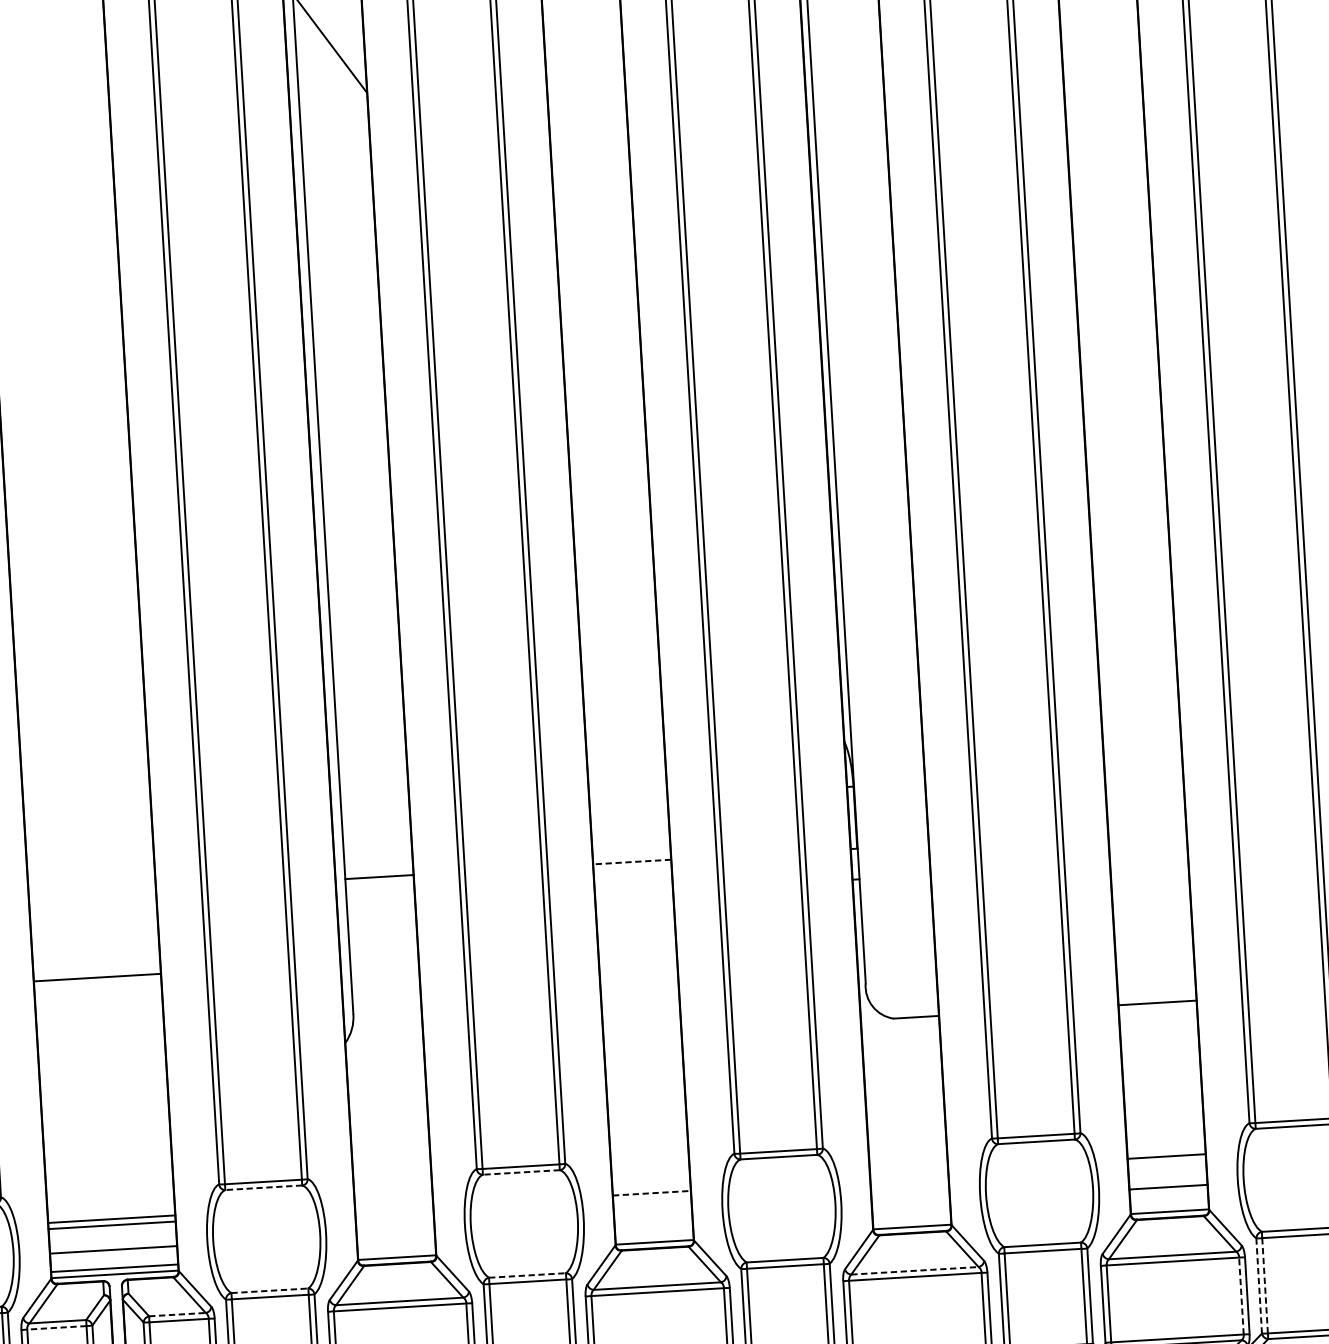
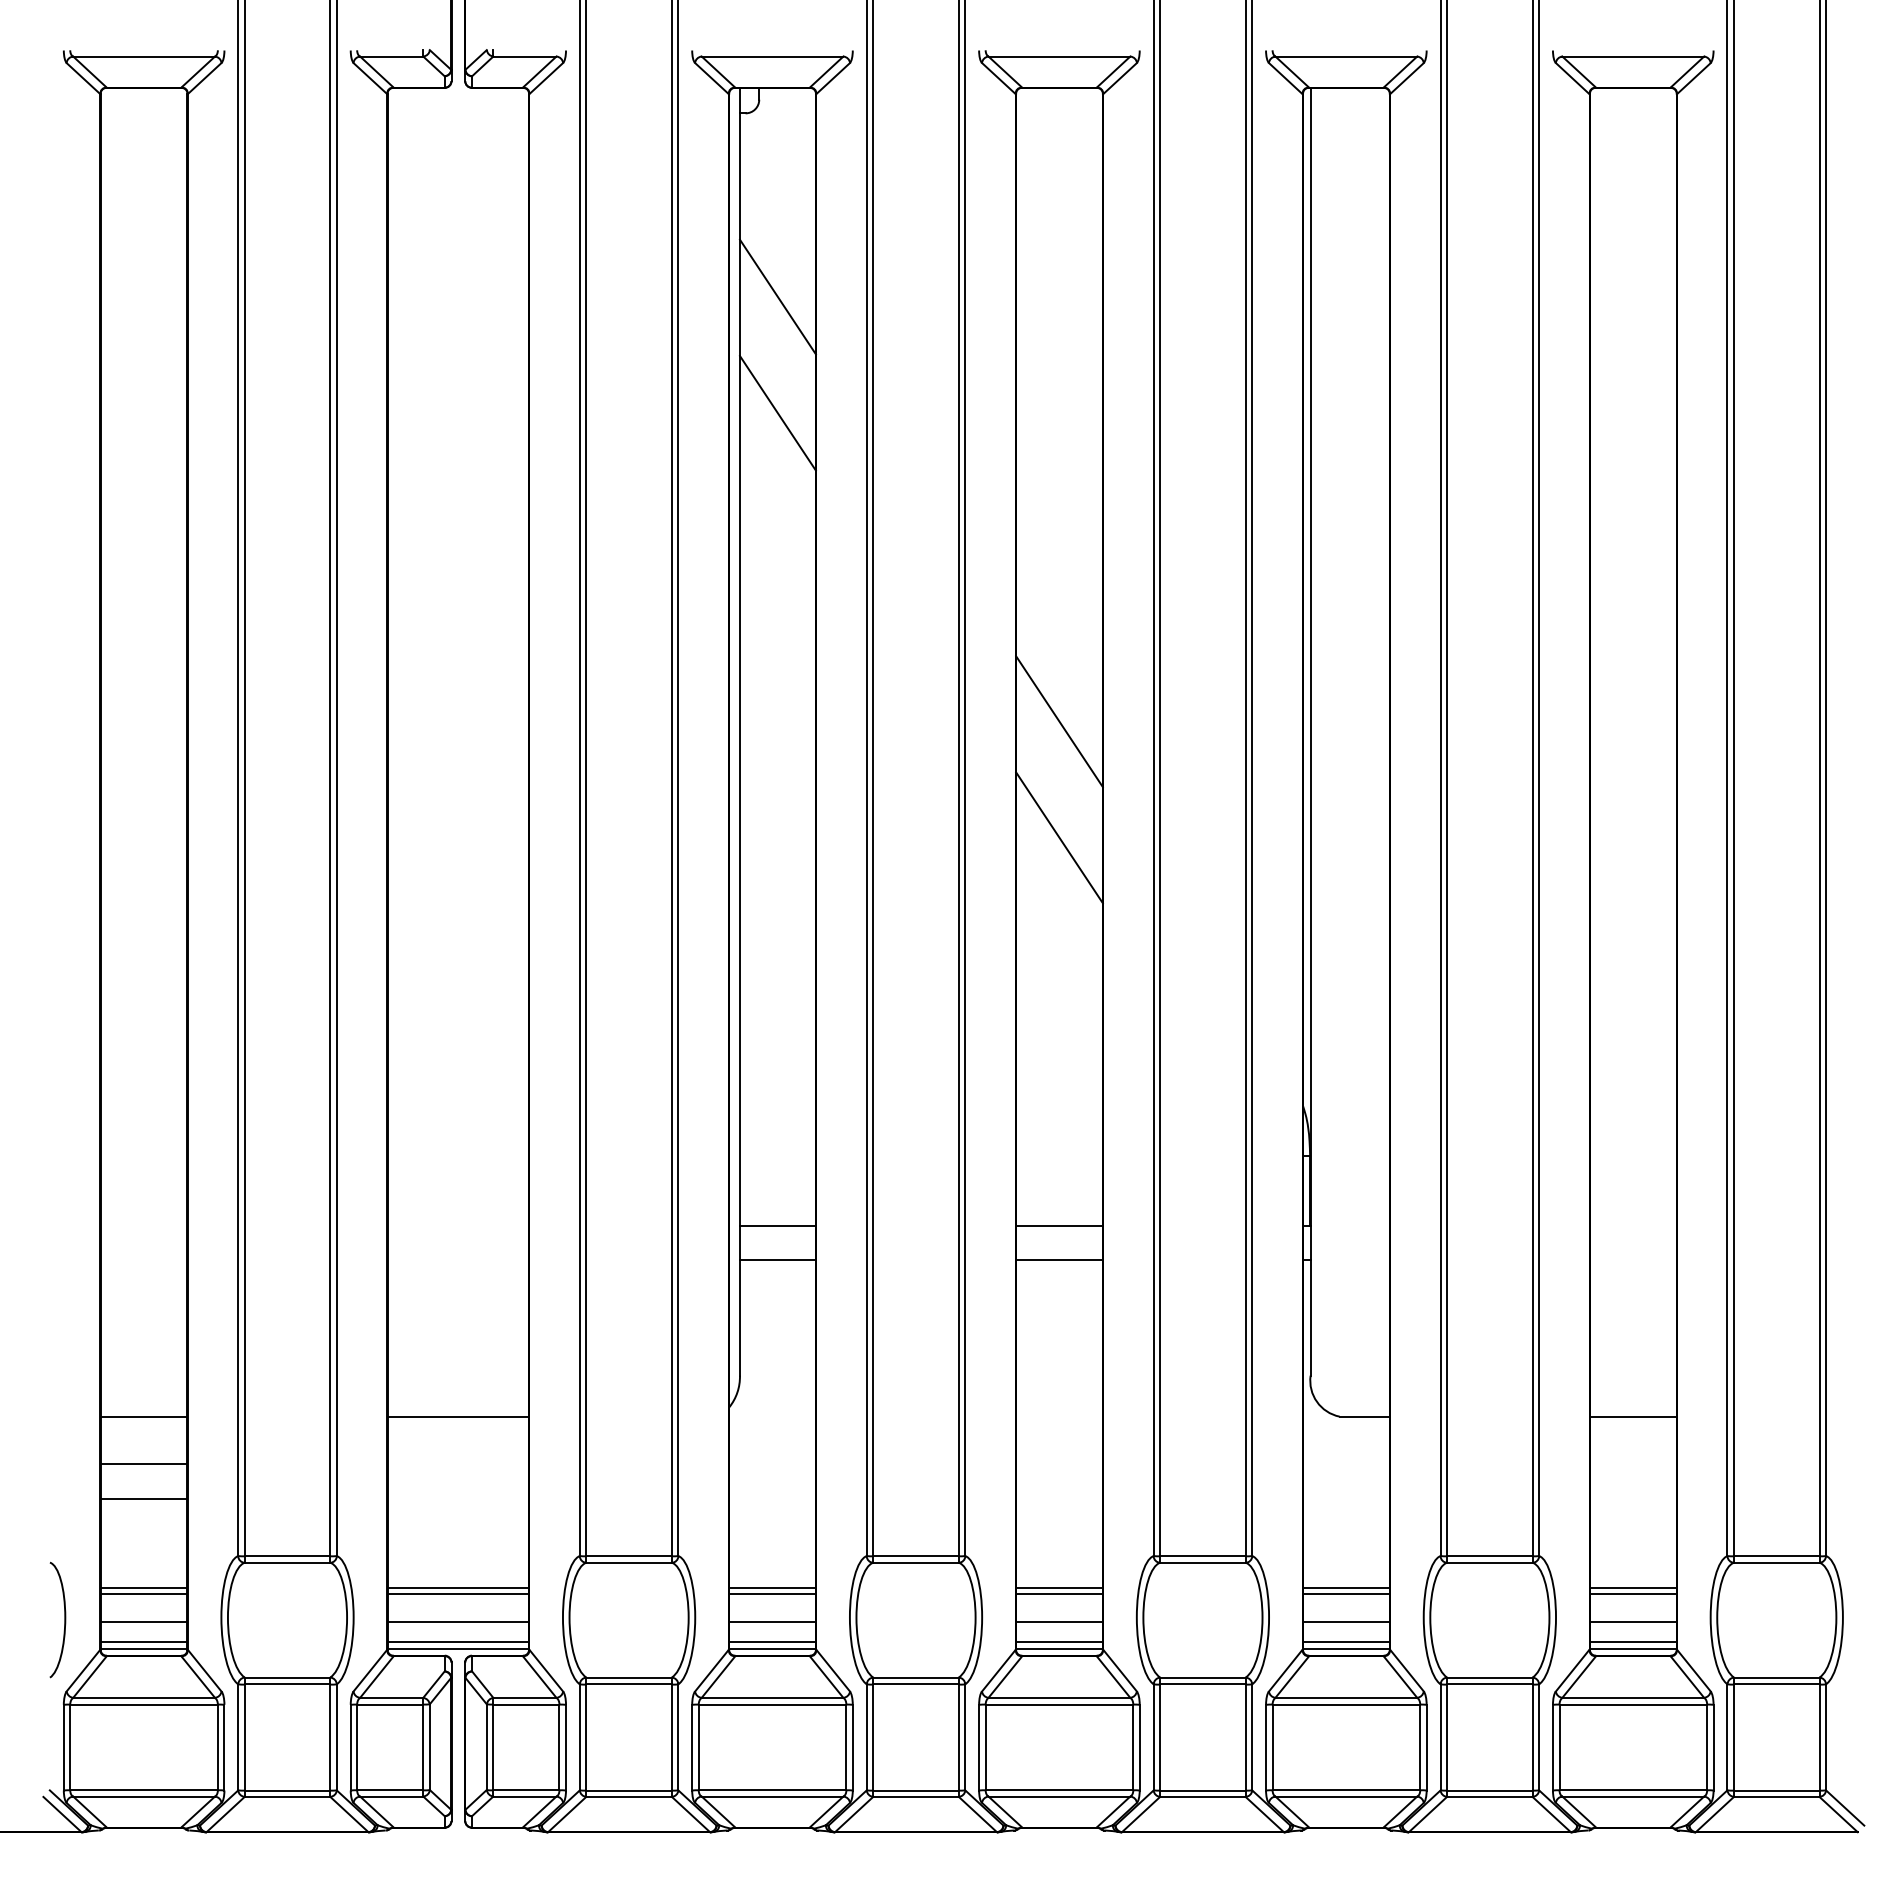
line: (335, 148) -> (777, 413), added
line: (605, 409) -> (1059, 721), added
line: (611, 513) -> (1059, 837), added
line: (631, 862) -> (1058, 1225), dashed -> solid
line: (634, 892) -> (1059, 1259), added
line: (380, 907) -> (777, 1259), added
line: (97, 977) -> (458, 1416), moved
line: (1166, 1162) -> (1632, 1594), added
line: (909, 1171) -> (1346, 1587), added
line: (521, 1172) -> (916, 1562), dashed -> solid
line: (909, 1177) -> (1346, 1594), added
line: (264, 1187) -> (629, 1562), dashed -> solid
line: (651, 1187) -> (1059, 1587), added
line: (651, 1193) -> (1059, 1594), dashed -> solid
line: (393, 1202) -> (772, 1587), added
line: (911, 1202) -> (1346, 1621), added
line: (1168, 1205) -> (1632, 1642), added
line: (394, 1208) -> (772, 1594), added
line: (653, 1217) -> (1059, 1621), added
line: (912, 1221) -> (1346, 1642), added
line: (395, 1232) -> (772, 1621), added
line: (654, 1236) -> (1059, 1642), added
line: (396, 1251) -> (772, 1642), added
line: (915, 1270) -> (1346, 1697), dashed -> solid
line: (527, 1275) -> (916, 1677), dashed -> solid
line: (1259, 1285) -> (1727, 1736), dashed -> solid
line: (1264, 1286) -> (1733, 1738), dashed -> solid
line: (270, 1290) -> (629, 1677), dashed -> solid
line: (1241, 1296) -> (1707, 1747), dashed -> solid
line: (177, 1314) -> (524, 1697), dashed -> solid
line: (57, 1327) -> (390, 1704), dashed -> solid

